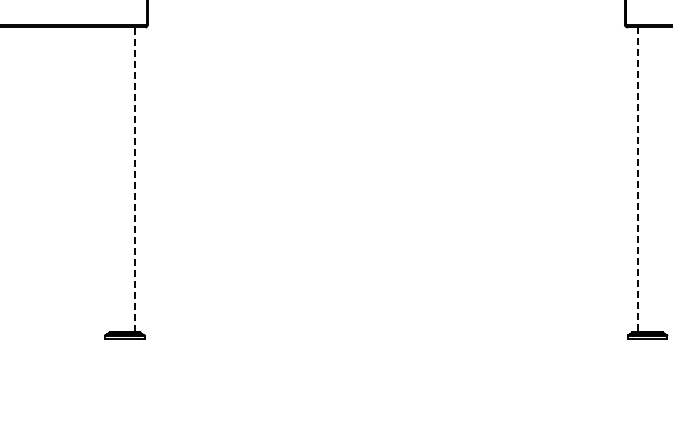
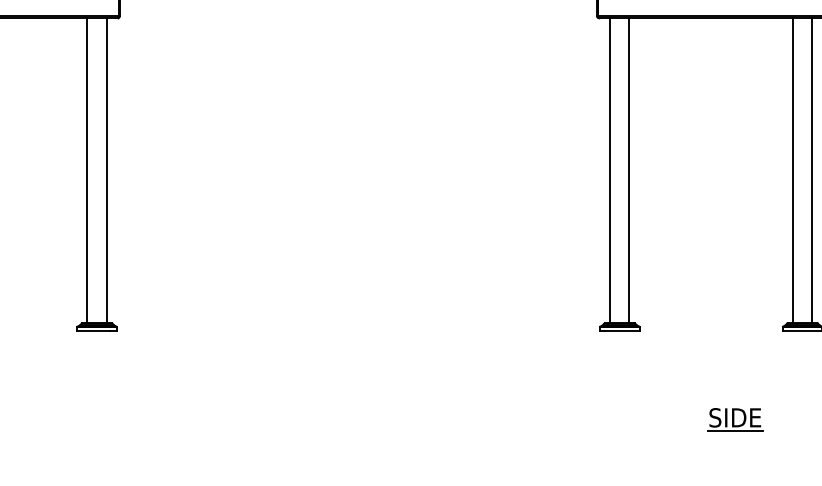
line: (115, 179) -> (87, 170), added
line: (134, 179) -> (106, 170), dashed -> solid
line: (657, 179) -> (629, 170), added
line: (638, 180) -> (610, 171), dashed -> solid

